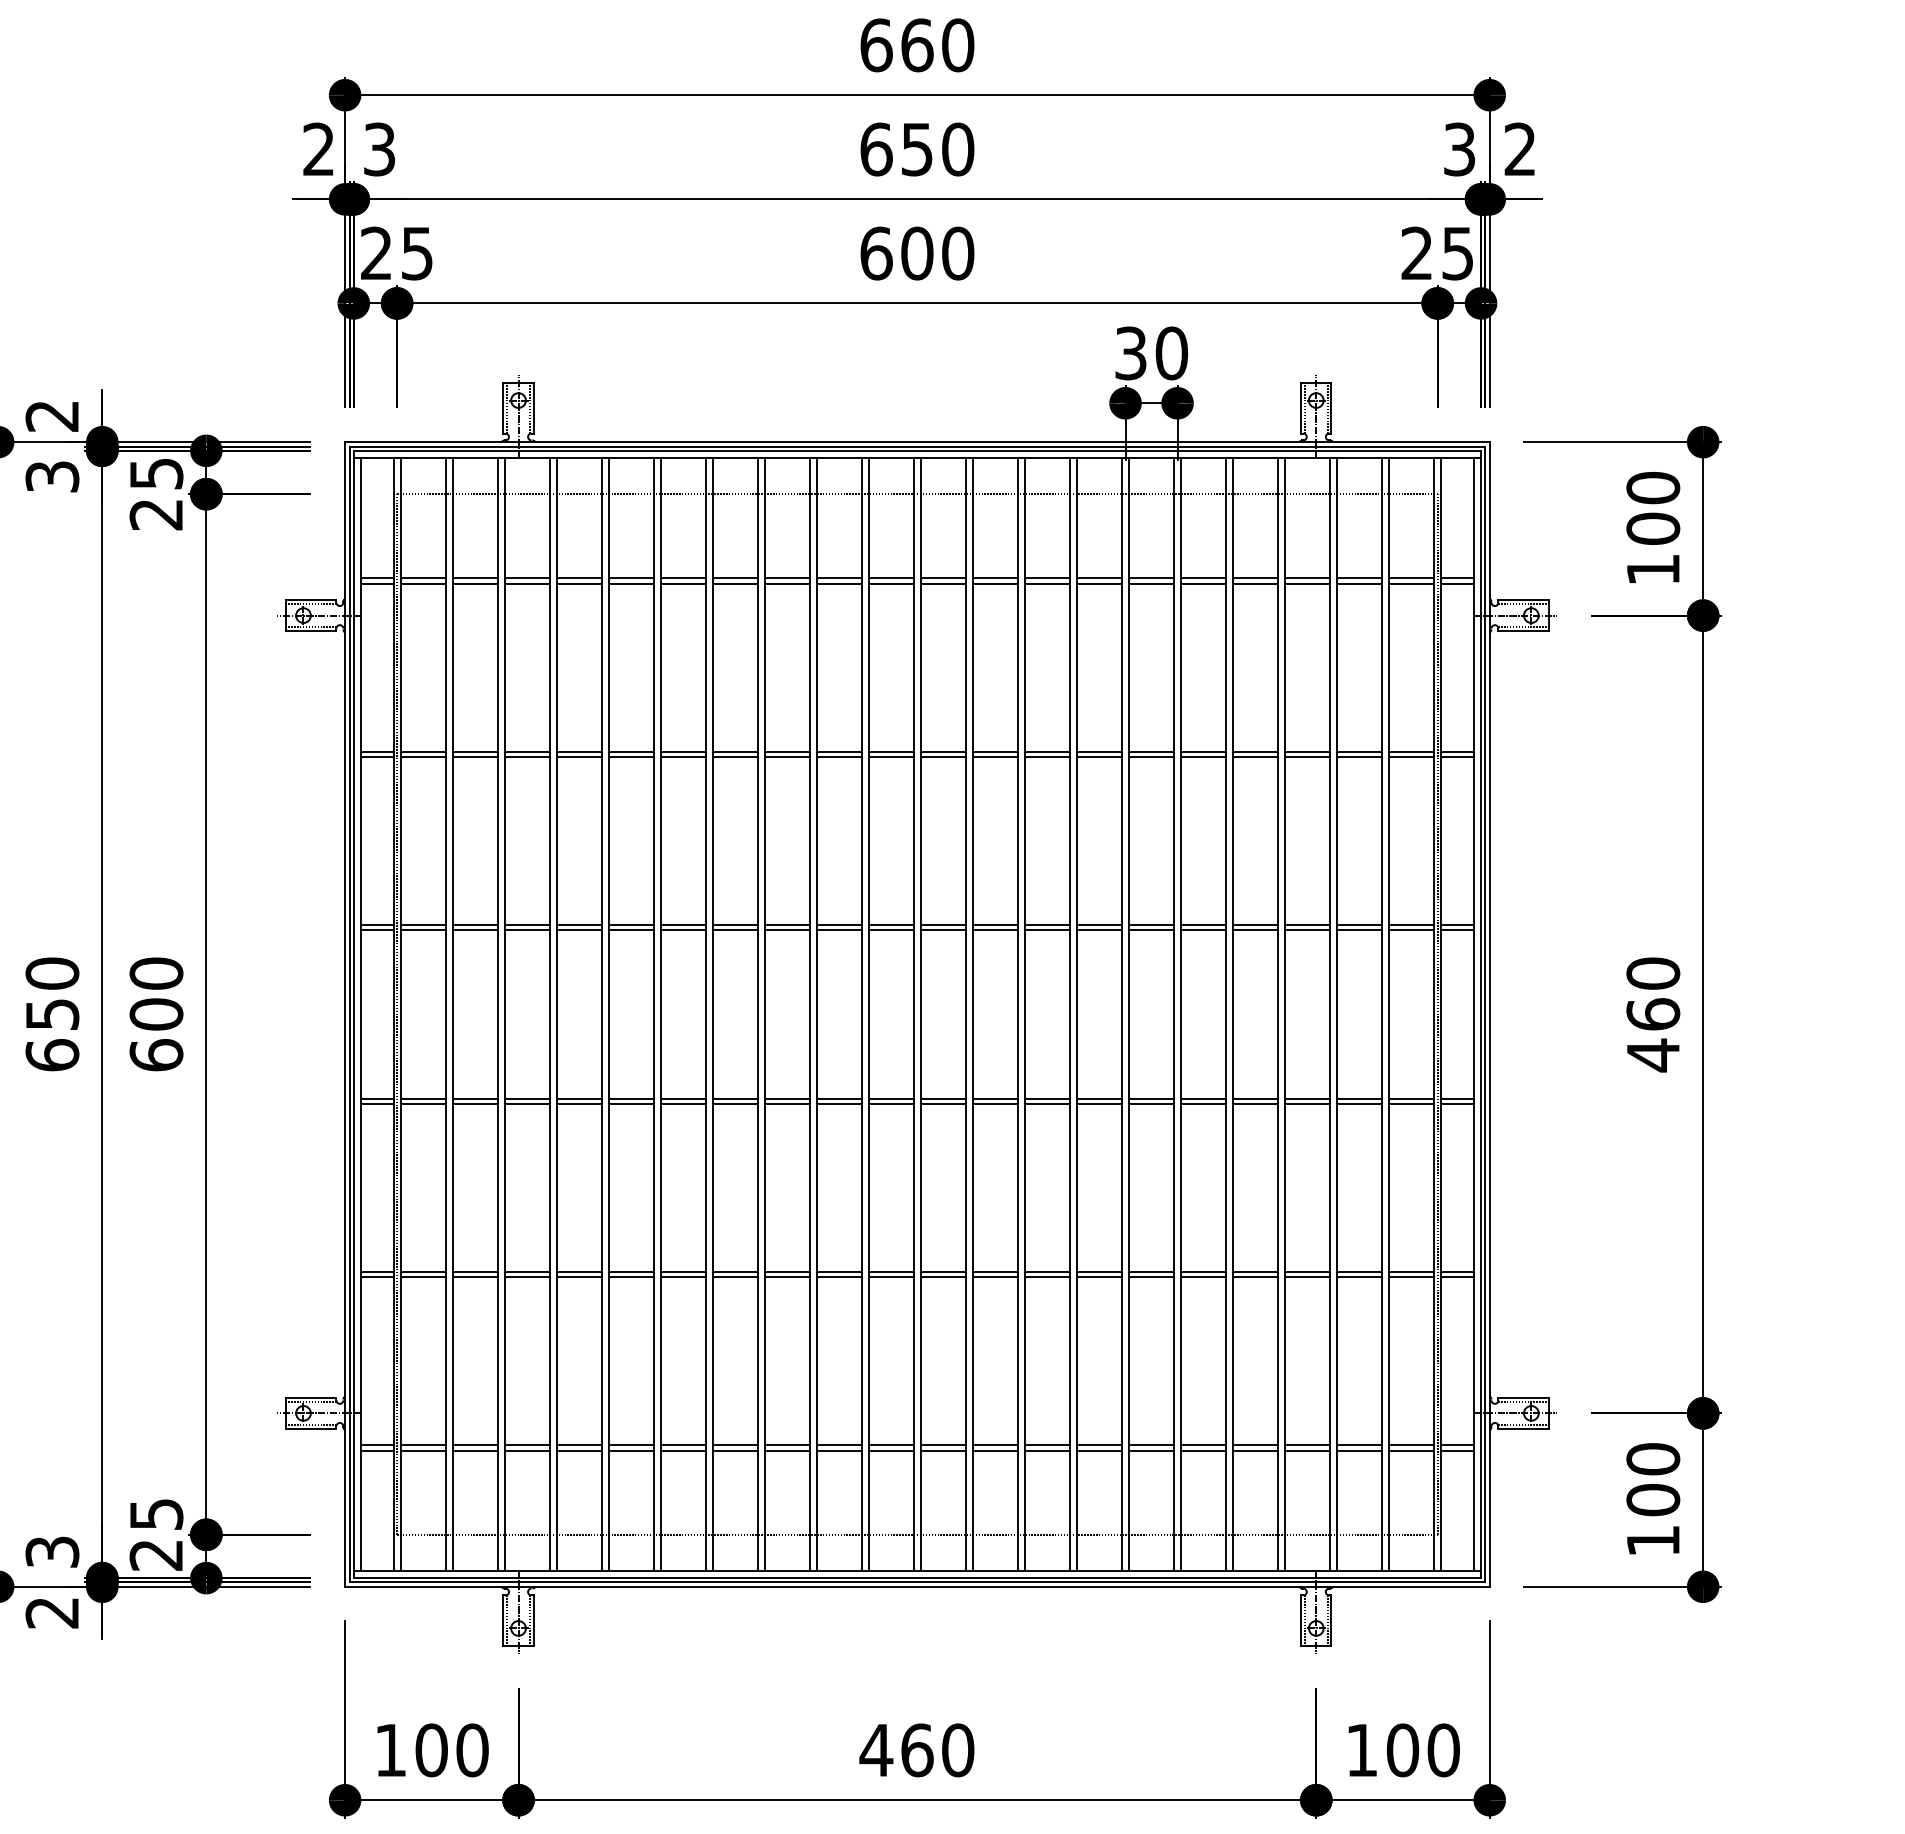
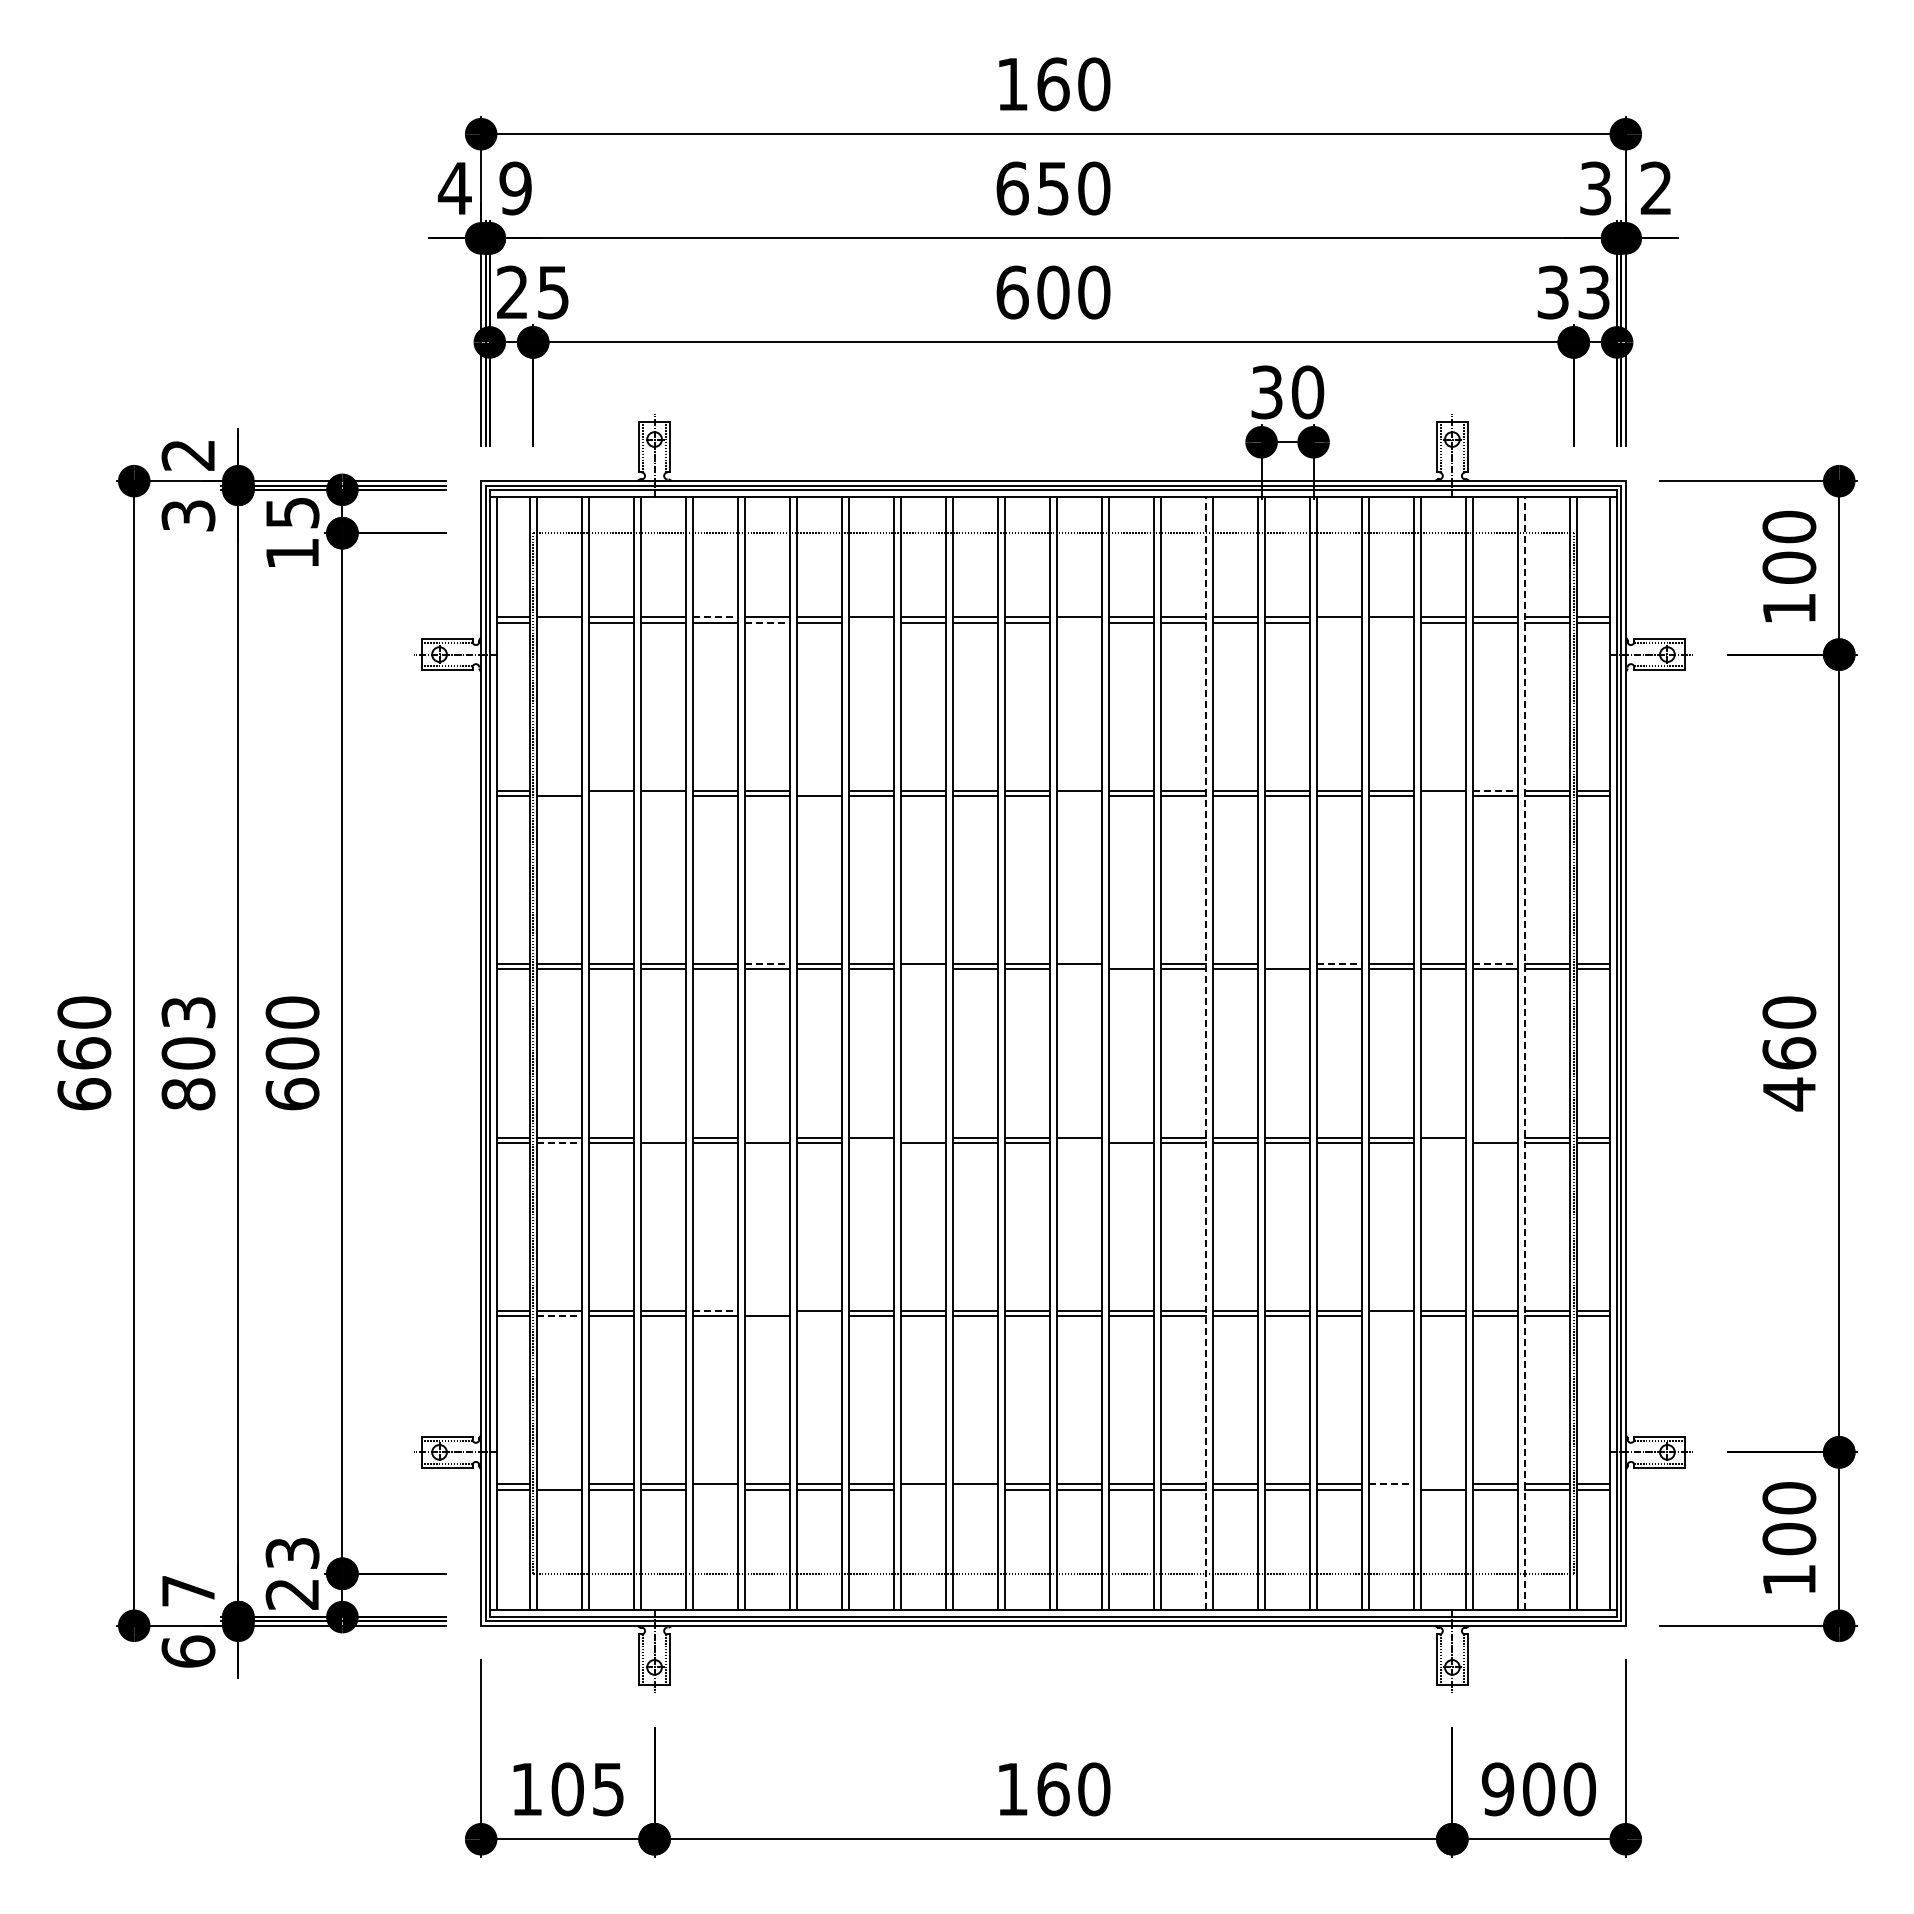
text: (876, 45) -> (1012, 84), 660 -> 160
text: (318, 148) -> (454, 187), 2 -> 4
text: (379, 149) -> (515, 188), 3 -> 9
text: (1437, 253) -> (1573, 292), 25 -> 33
text: (155, 515) -> (291, 554), 25 -> 15
line: (579, 578) -> (715, 617), solid -> dashed
line: (422, 583) -> (558, 622), removed
line: (631, 583) -> (767, 622), solid -> dashed
line: (734, 583) -> (870, 622), removed
line: (943, 583) -> (1079, 622), removed
line: (1203, 583) -> (1339, 622), removed
line: (1255, 583) -> (1391, 622), removed
line: (422, 751) -> (558, 790), removed
line: (682, 751) -> (818, 790), removed
line: (1359, 751) -> (1495, 790), solid -> dashed
line: (474, 756) -> (610, 795), removed
line: (526, 756) -> (662, 795), removed
line: (943, 756) -> (1079, 795), removed
line: (1307, 756) -> (1443, 795), removed
line: (631, 925) -> (767, 964), solid -> dashed
line: (995, 925) -> (1131, 964), removed
line: (1151, 925) -> (1287, 964), removed
line: (1203, 925) -> (1339, 964), solid -> dashed
line: (1359, 925) -> (1495, 964), solid -> dashed
line: (786, 930) -> (922, 969), removed
line: (943, 930) -> (1079, 969), removed
text: (52, 1014) -> (188, 1053), 650 -> 803
line: (1070, 1014) -> (1206, 1053), solid -> dashed
line: (1389, 1014) -> (1525, 1053), solid -> dashed
line: (526, 1098) -> (662, 1137), removed
line: (630, 1098) -> (766, 1137), removed
line: (786, 1098) -> (922, 1137), removed
line: (995, 1098) -> (1131, 1137), removed
line: (1359, 1098) -> (1495, 1137), removed
line: (423, 1103) -> (559, 1142), solid -> dashed
line: (734, 1103) -> (870, 1142), removed
line: (943, 1103) -> (1079, 1142), removed
line: (1307, 1103) -> (1443, 1142), removed
line: (579, 1272) -> (715, 1311), solid -> dashed
line: (630, 1272) -> (766, 1311), removed
line: (423, 1277) -> (559, 1316), solid -> dashed
line: (682, 1277) -> (818, 1316), removed
line: (1255, 1277) -> (1391, 1316), removed
line: (422, 1445) -> (558, 1484), removed
line: (1255, 1445) -> (1391, 1484), solid -> dashed
line: (1307, 1445) -> (1443, 1484), removed
line: (578, 1450) -> (714, 1489), removed
line: (786, 1450) -> (922, 1489), removed
line: (838, 1450) -> (974, 1489), removed
line: (1255, 1450) -> (1391, 1489), removed
text: (155, 1514) -> (291, 1553), 25 -> 23
text: (52, 1551) -> (188, 1590), 3 -> 7
text: (52, 1612) -> (188, 1651), 2 -> 6
text: (472, 1750) -> (608, 1789), 100 -> 105
text: (876, 1750) -> (1012, 1789), 460 -> 160
text: (1361, 1750) -> (1497, 1789), 100 -> 900

